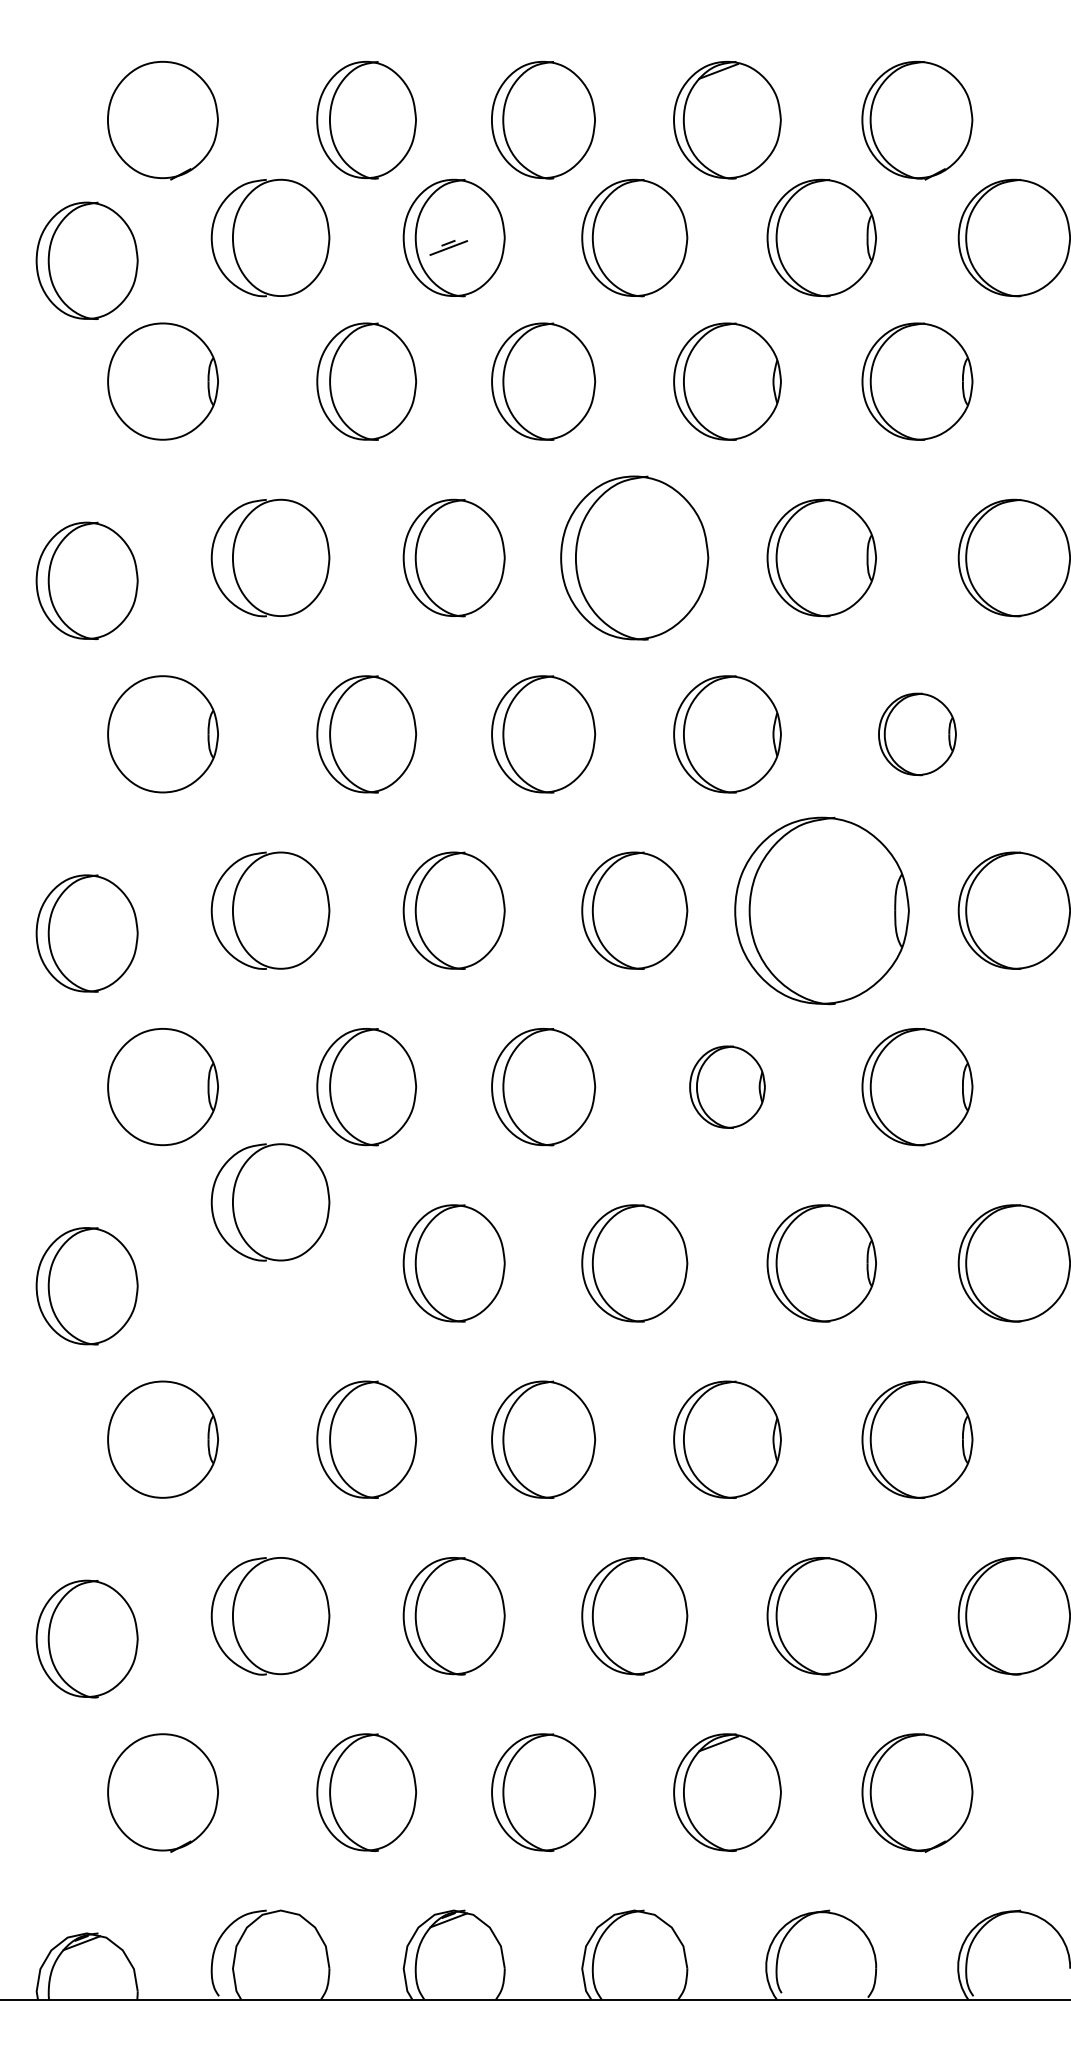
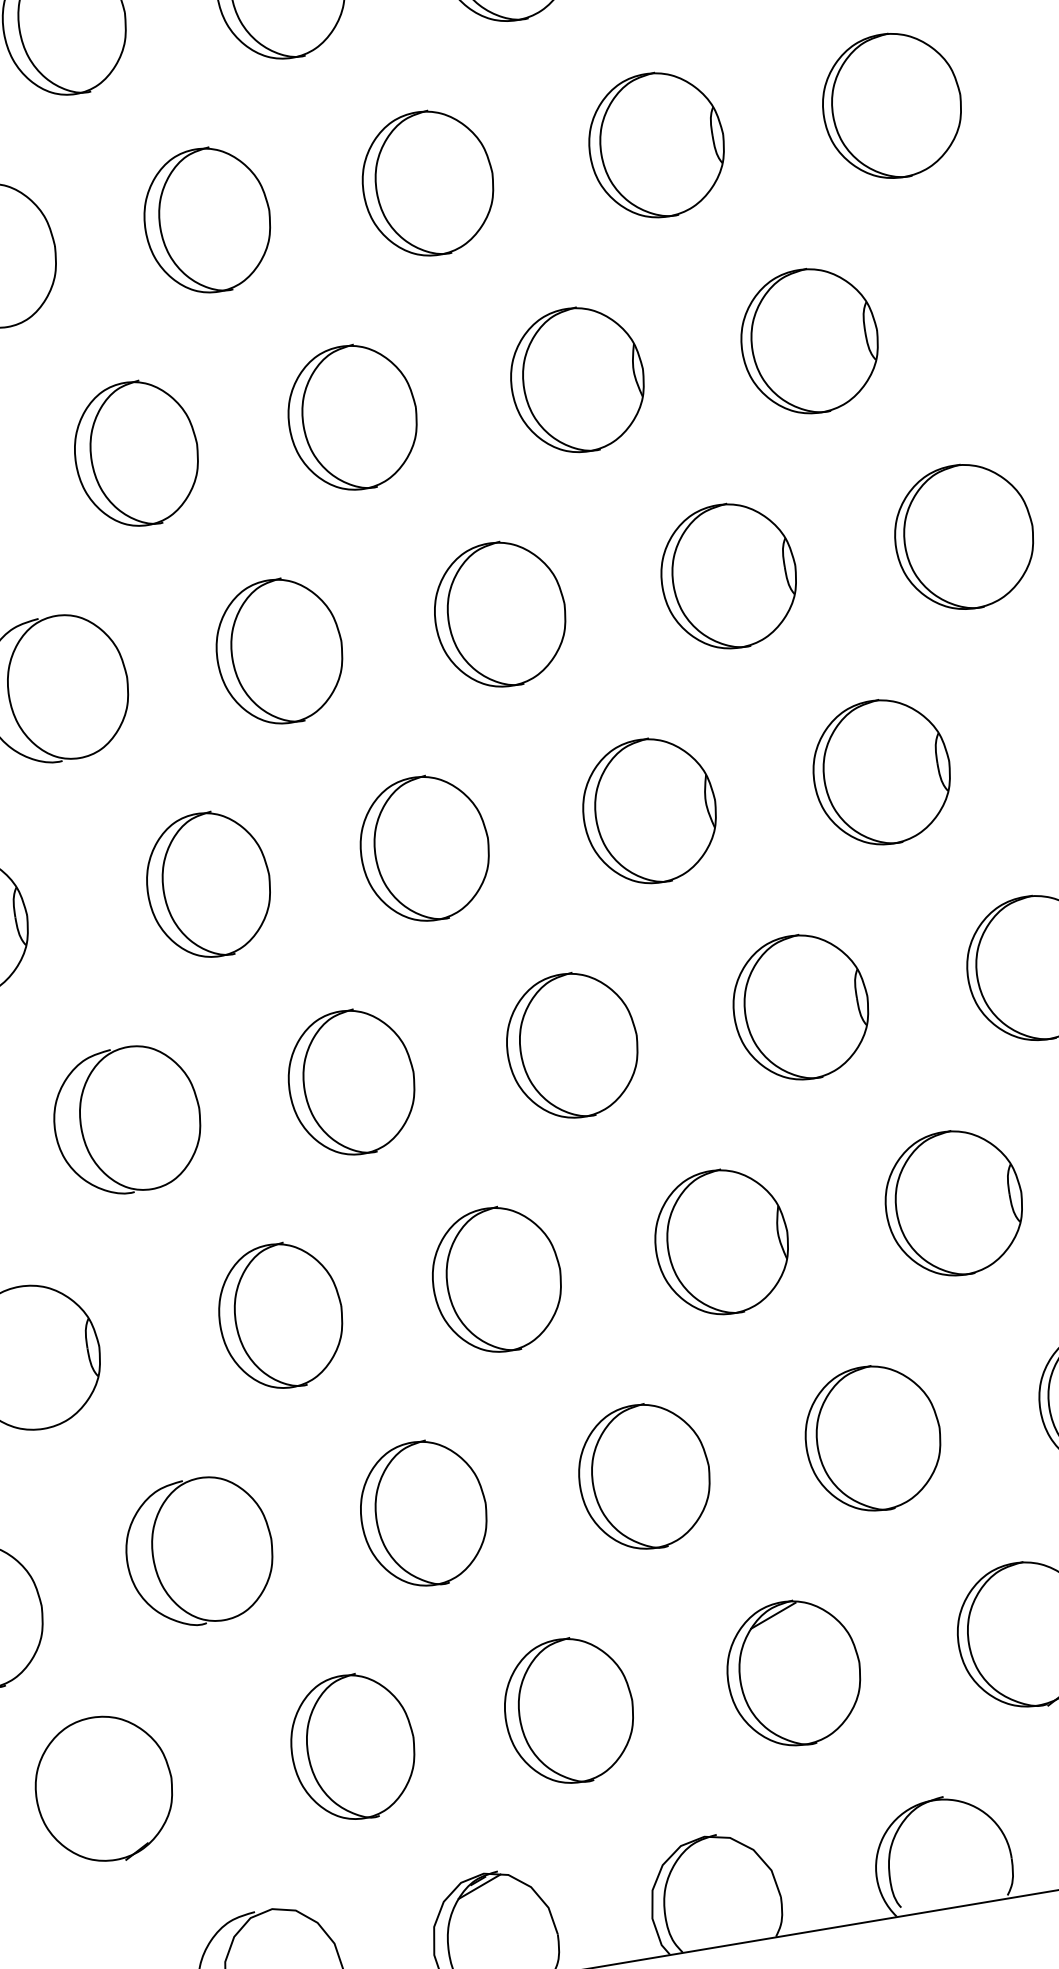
part: (634, 557) -> (427, 183), size x0.71
part: (917, 734) -> (809, 341), size x1.43
part: (821, 910) -> (728, 576), size x0.62
part: (727, 1087) -> (649, 811), size x1.43
part: (270, 1202) -> (127, 1120), moved

